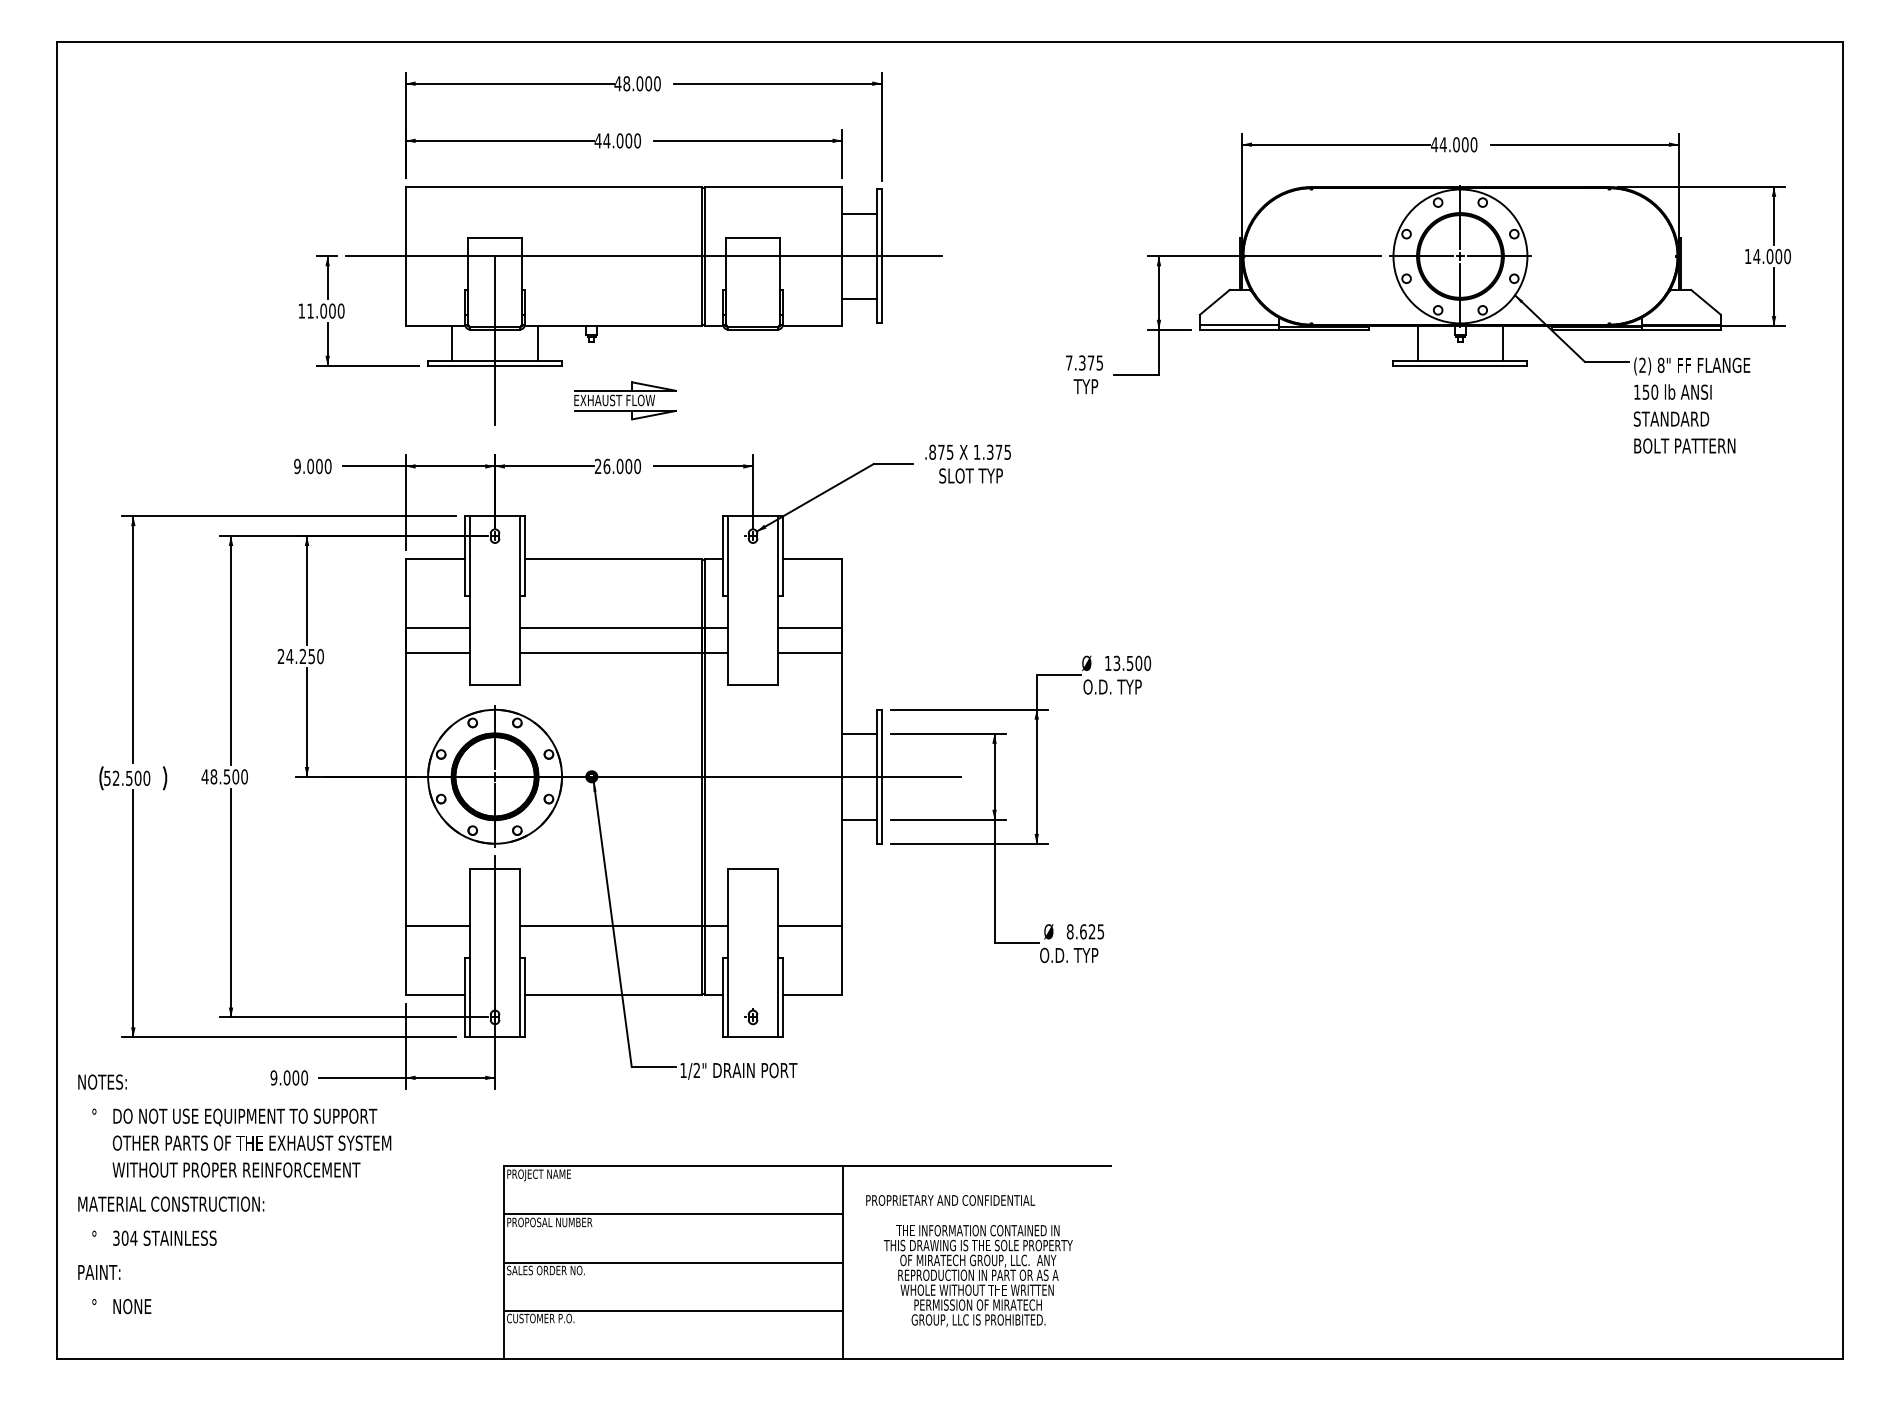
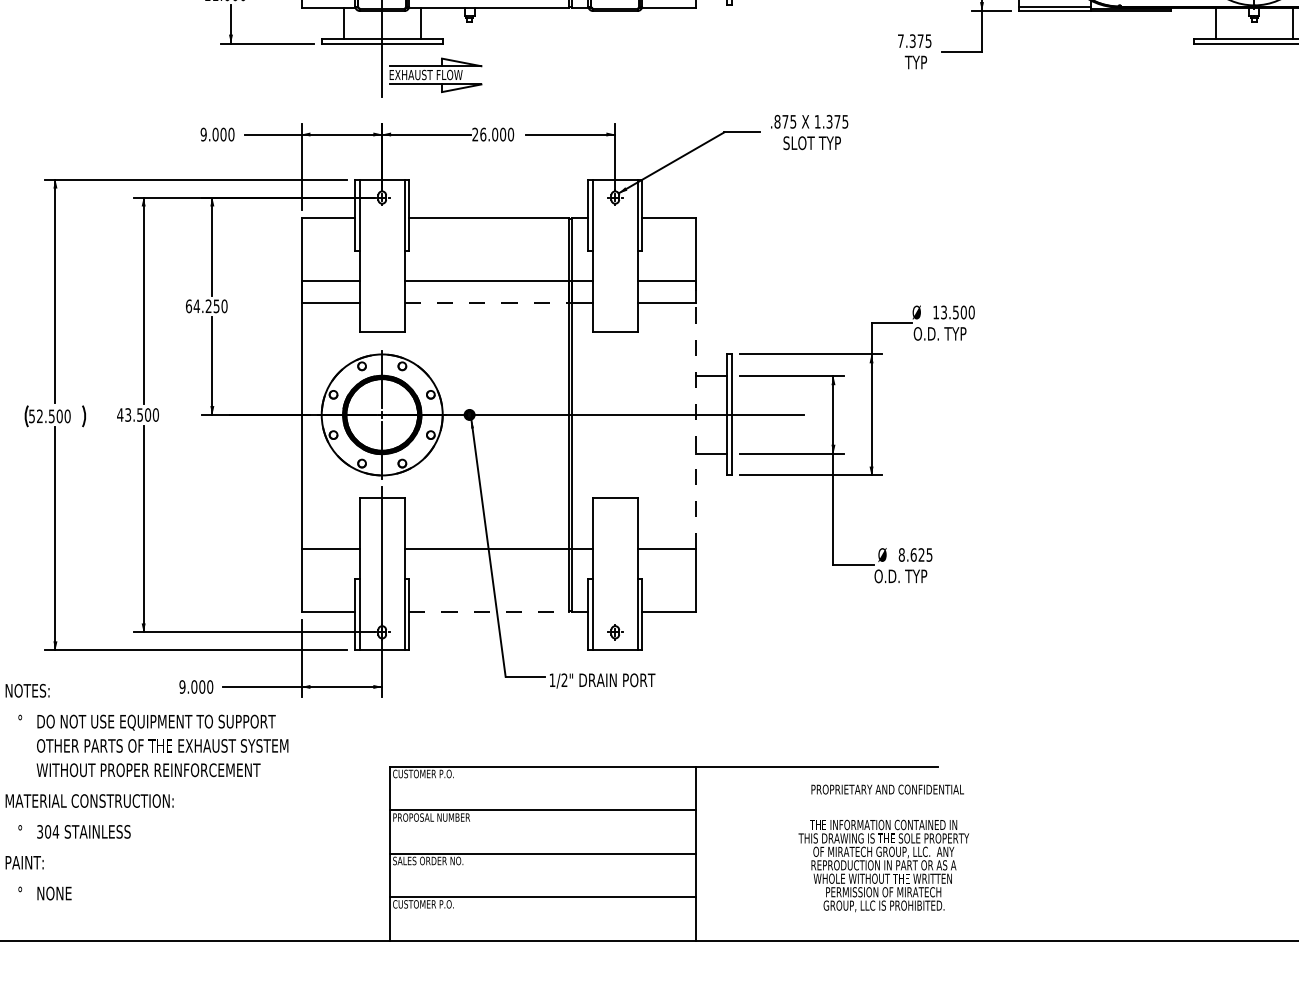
part: (625, 400) -> (435, 75), moved
line: (611, 652) -> (487, 302), solid -> dashed
text: (280, 656) -> (188, 306), 24.250 -> 64.250
text: (213, 776) -> (127, 414), 48.500 -> 43.500
line: (842, 776) -> (696, 414), solid -> dashed
line: (613, 995) -> (489, 612), solid -> dashed
text: (540, 1175) -> (423, 775), PROJECT NAME -> CUSTOMER P.O.
text: (950, 1200) -> (887, 789), moved
text: (978, 1276) -> (883, 866), moved

